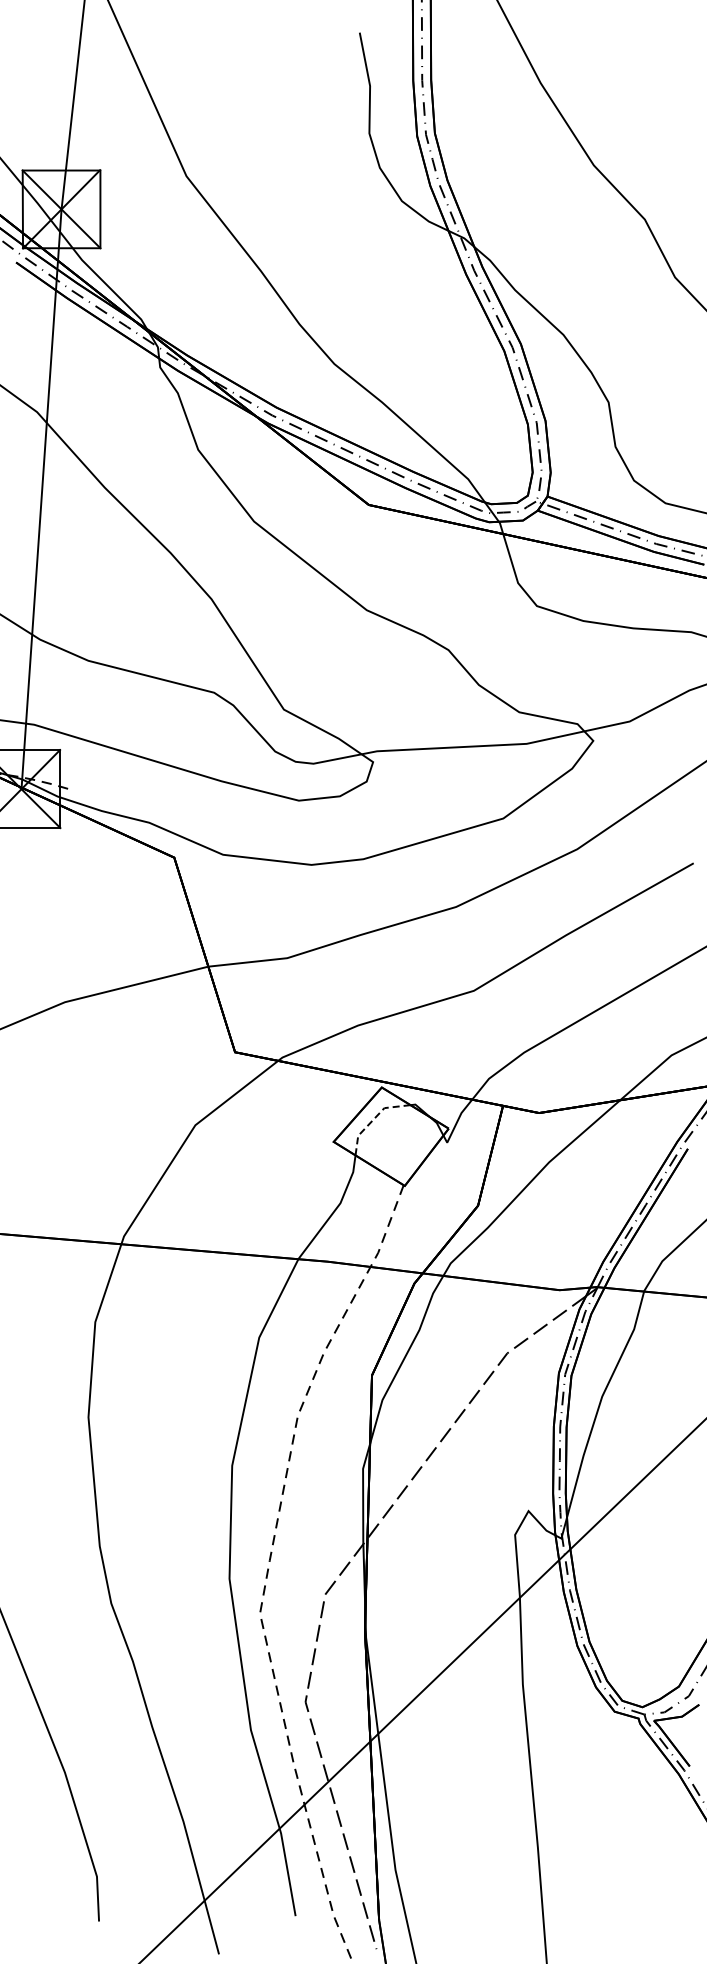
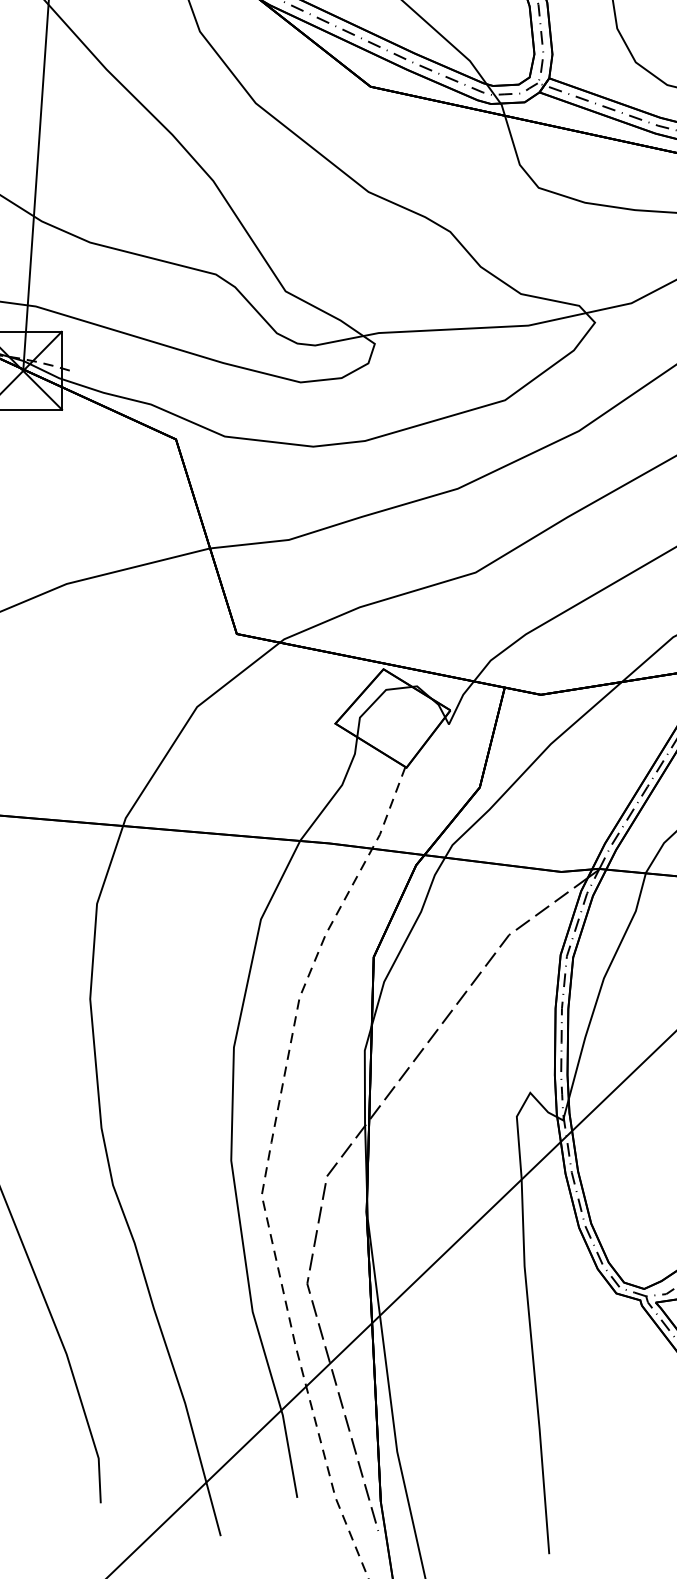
line: (373, 1119) -> (375, 701), dashed -> solid

